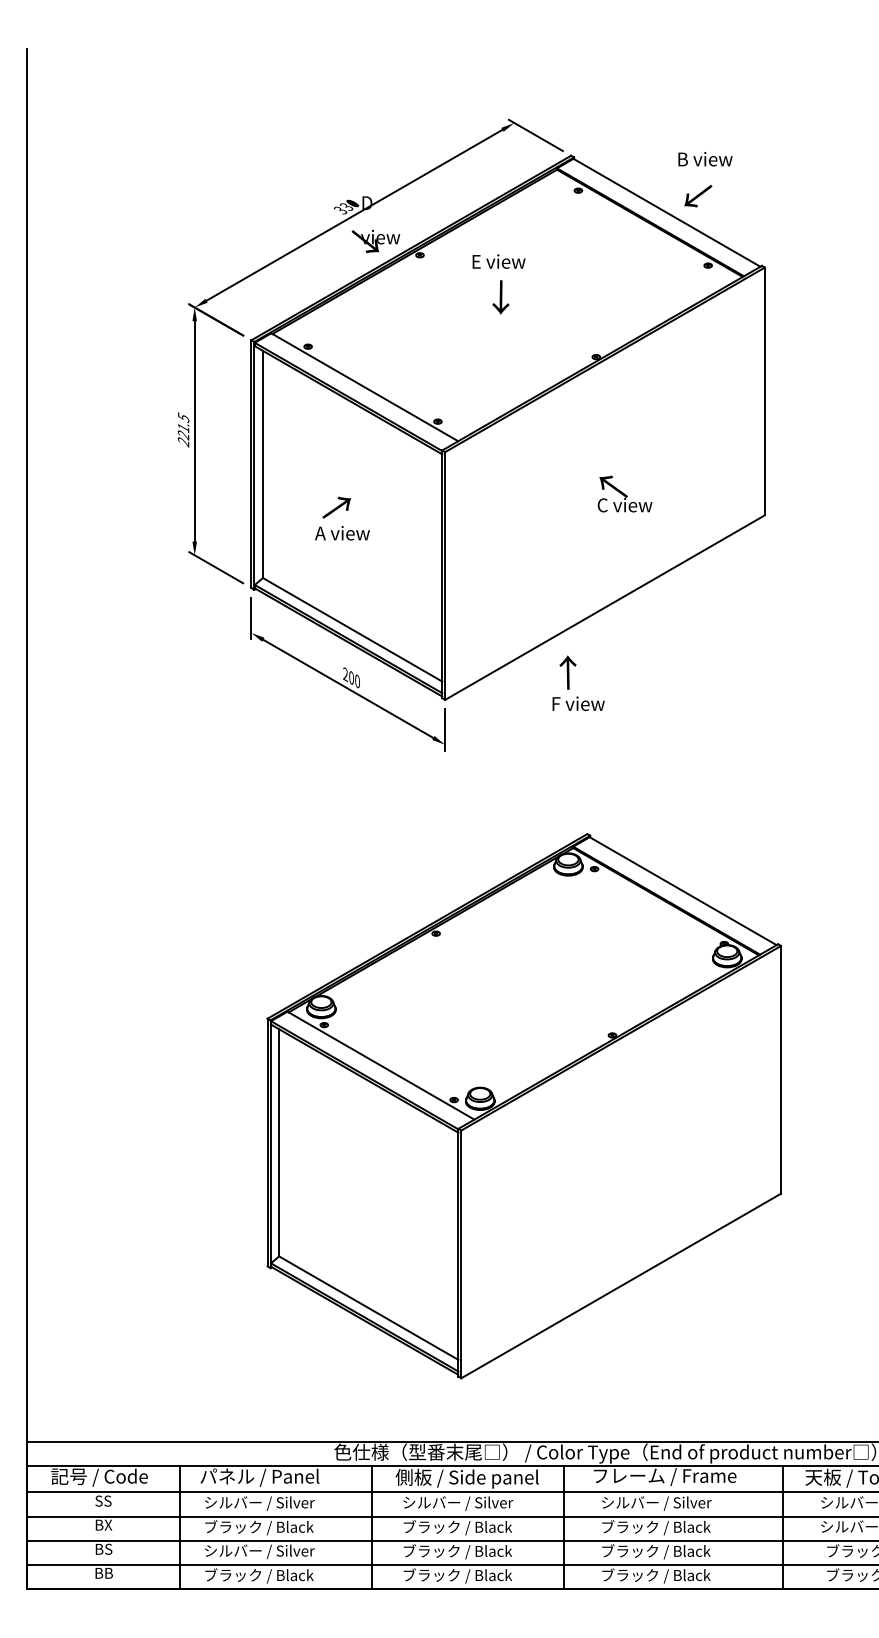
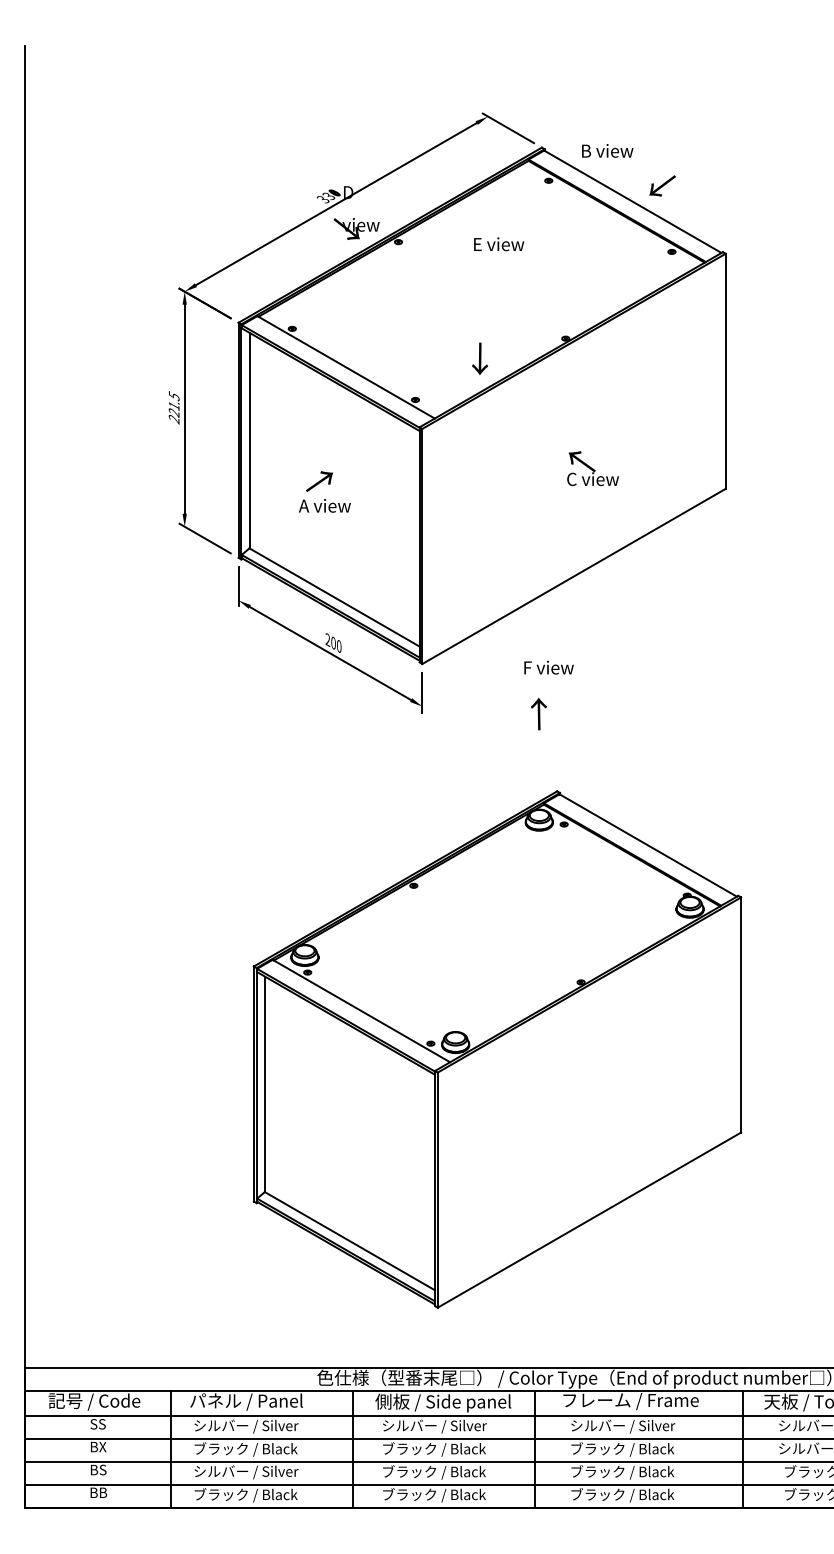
text: (705, 159) -> (607, 151), moved
text: (498, 261) -> (498, 244), moved
text: (500, 297) -> (479, 359), moved
text: (567, 672) -> (538, 713), moved

